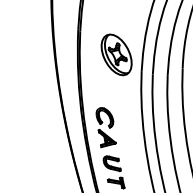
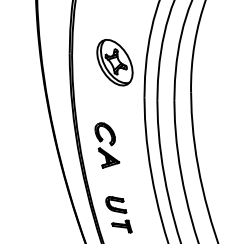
part: (116, 54) -> (114, 62), moved
part: (106, 127) -> (107, 145), moved

